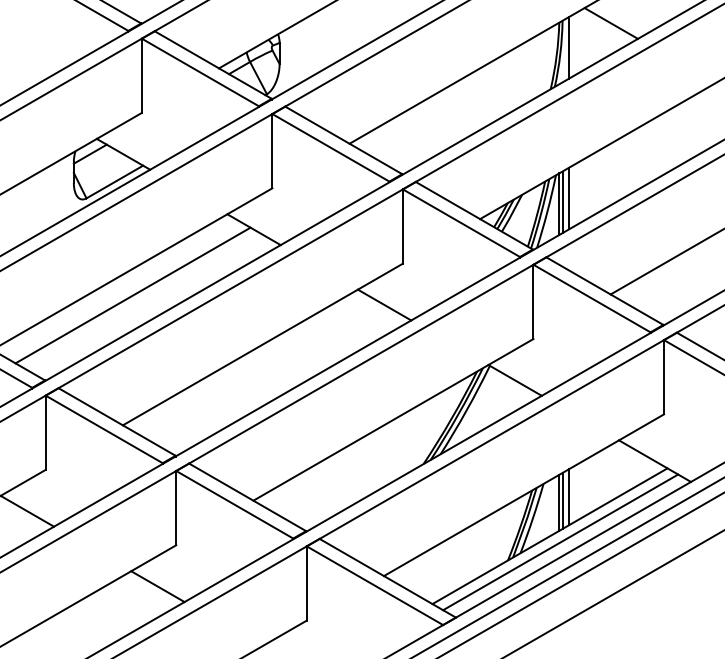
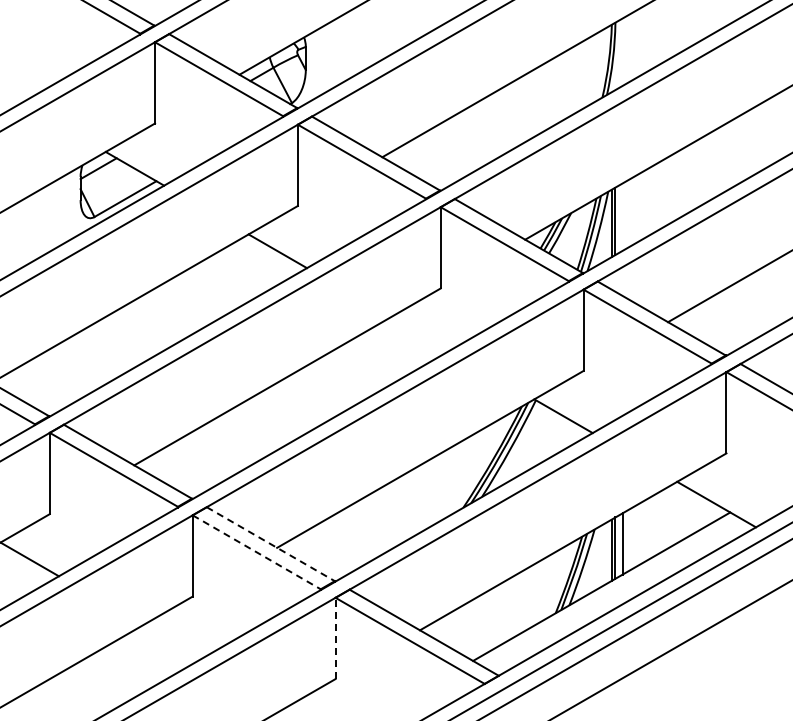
line: (611, 23) -> (668, 25), removed
line: (569, 48) -> (622, 52), removed
line: (569, 197) -> (622, 216), removed
line: (133, 295) -> (145, 323), removed
line: (384, 304) -> (420, 333), removed
line: (247, 497) -> (270, 544), solid -> dashed
line: (234, 504) -> (256, 552), solid -> dashed
line: (559, 542) -> (612, 593), removed
line: (306, 583) -> (335, 638), solid -> dashed
line: (157, 586) -> (172, 641), removed

